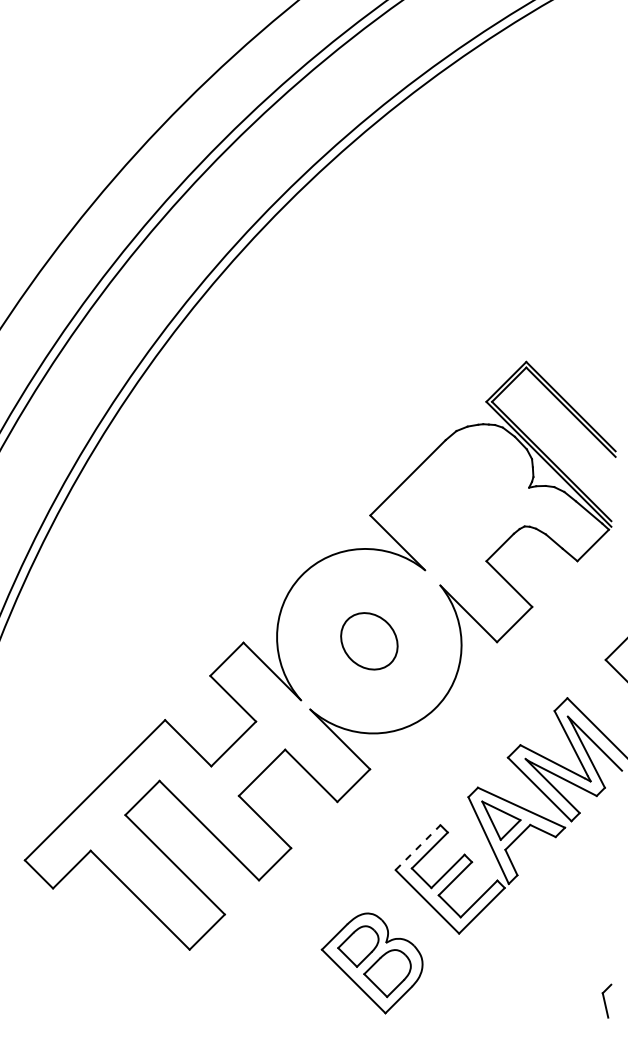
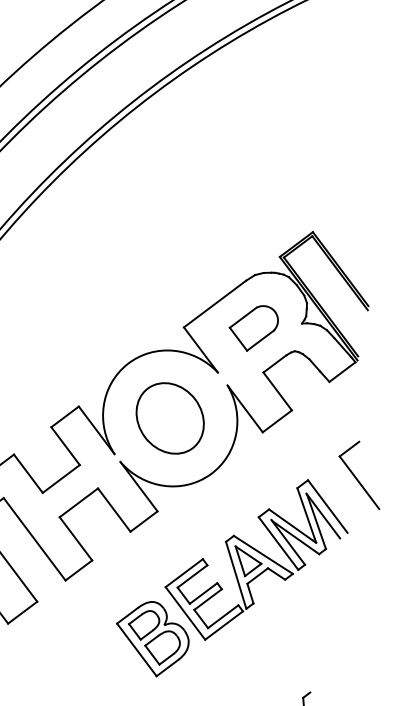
part: (464, 503) -> (253, 328), added
part: (369, 641) -> (170, 418), size x1.67
line: (418, 847) -> (184, 573), dashed -> solid
part: (371, 963) -> (151, 638), moved

